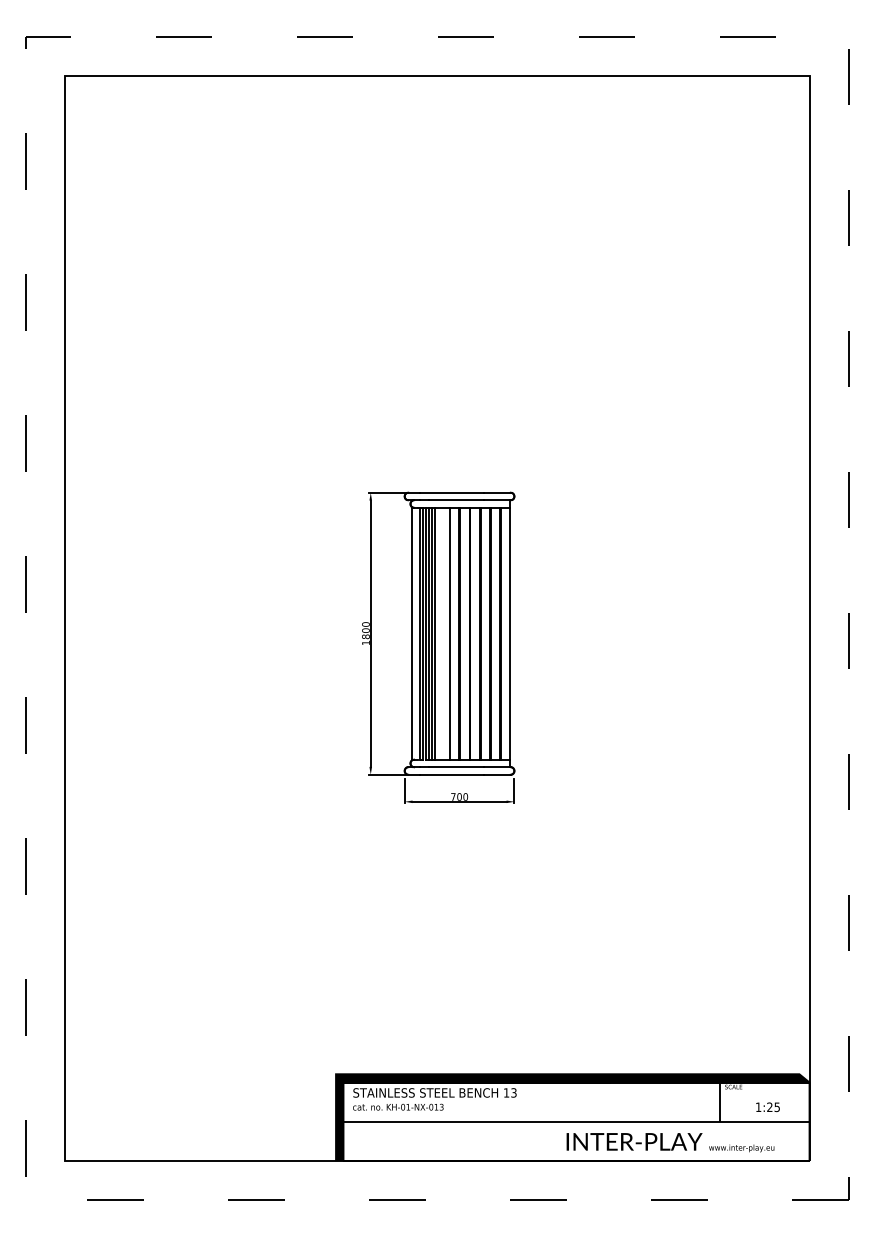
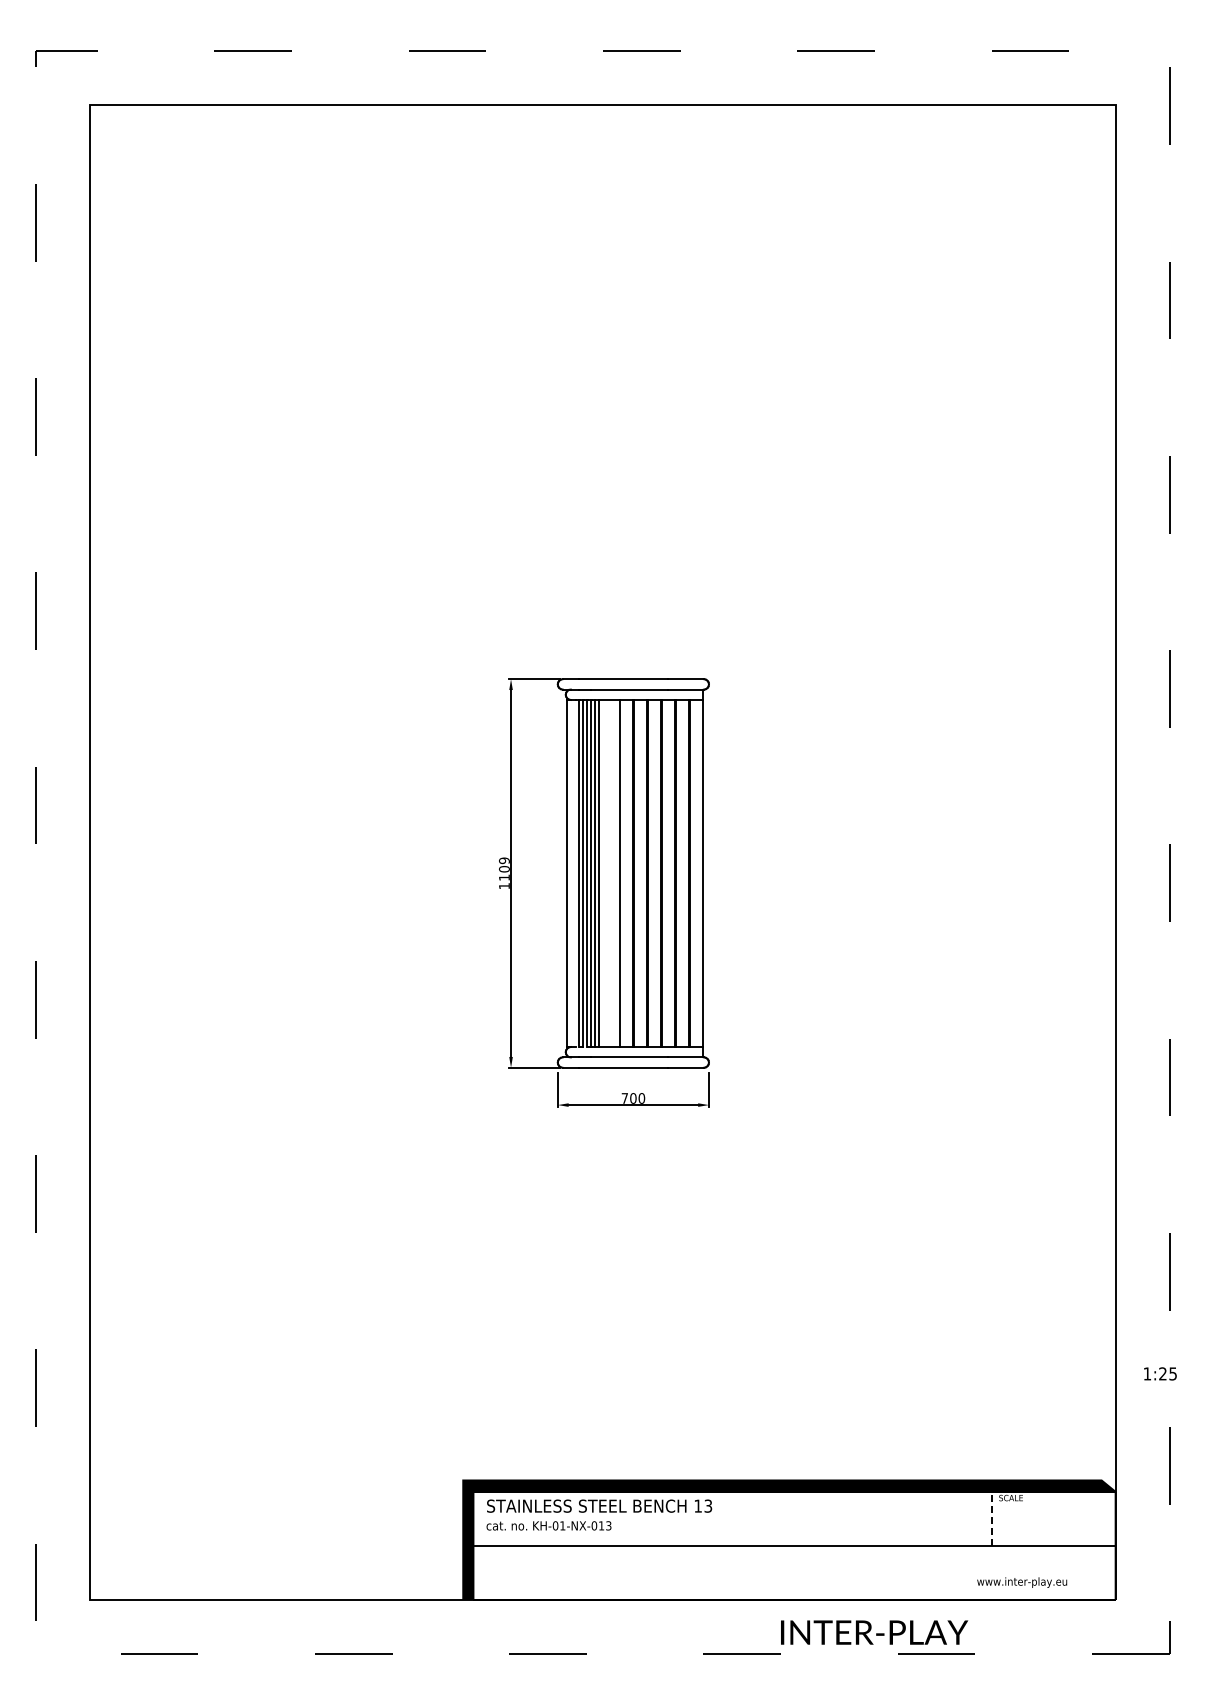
text: (366, 630) -> (504, 868), 1800 -> 1109
line: (720, 1102) -> (992, 1519), solid -> dashed
text: (768, 1106) -> (1160, 1373), moved
text: (634, 1141) -> (874, 1632), moved

